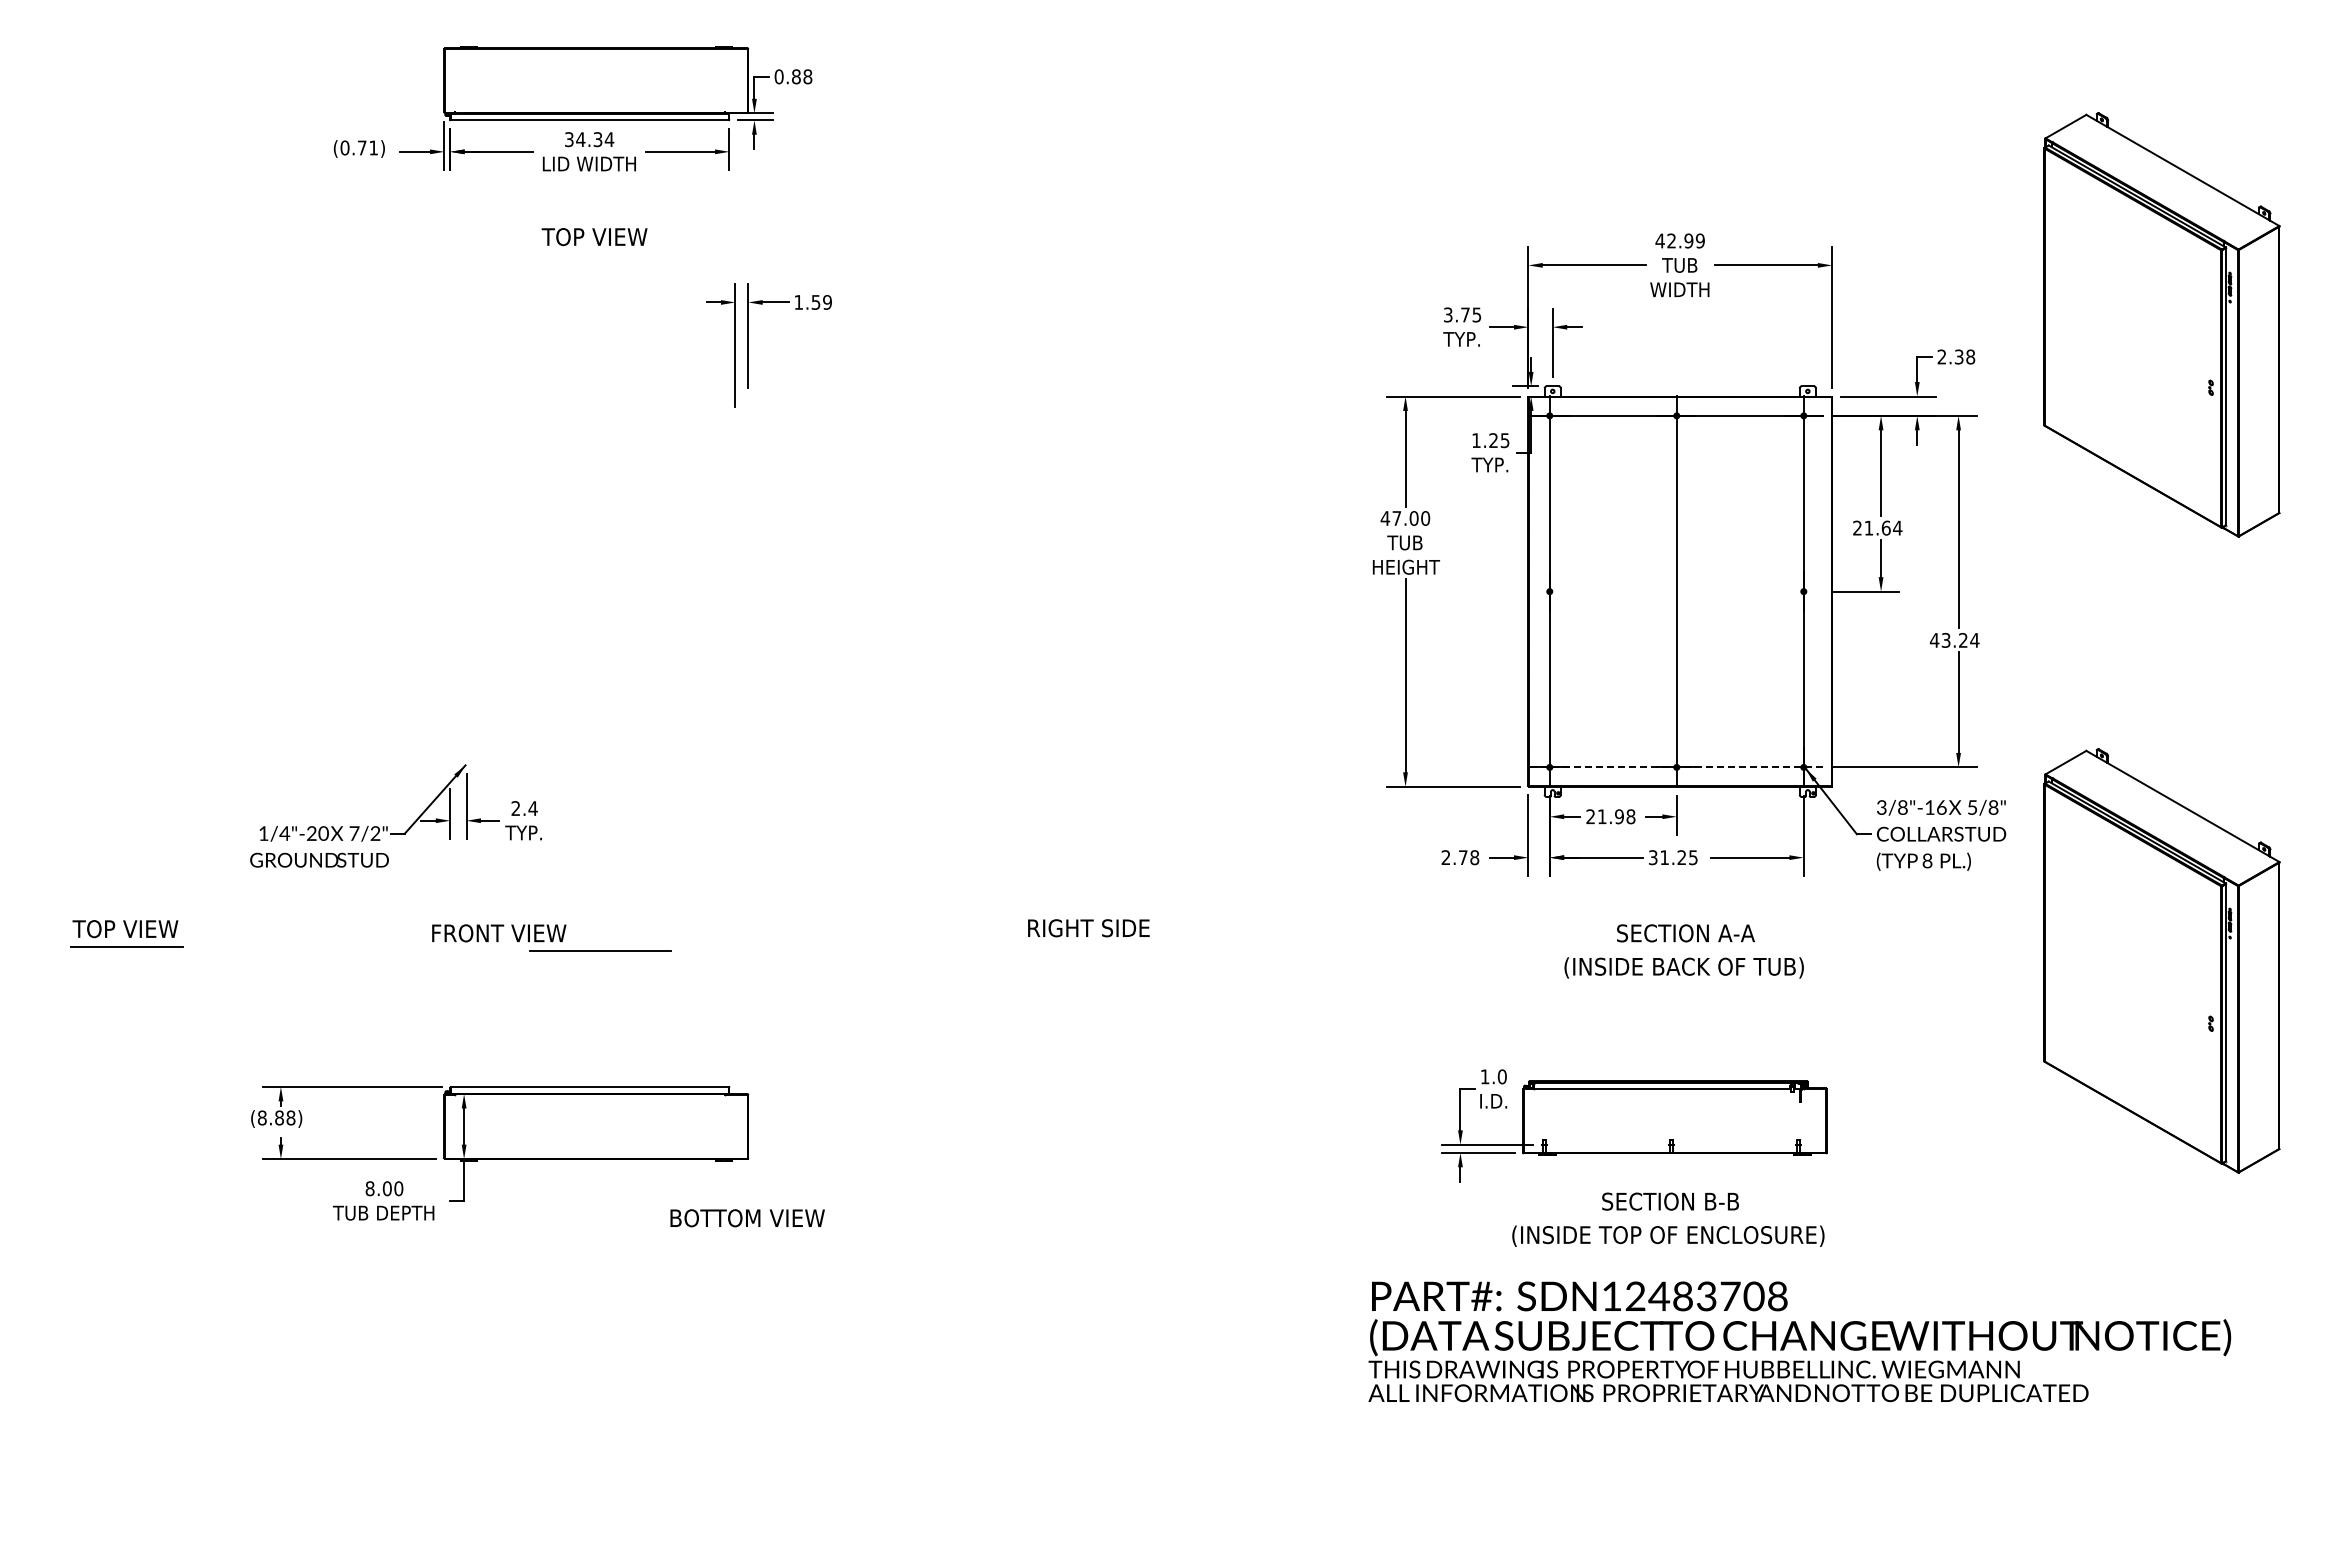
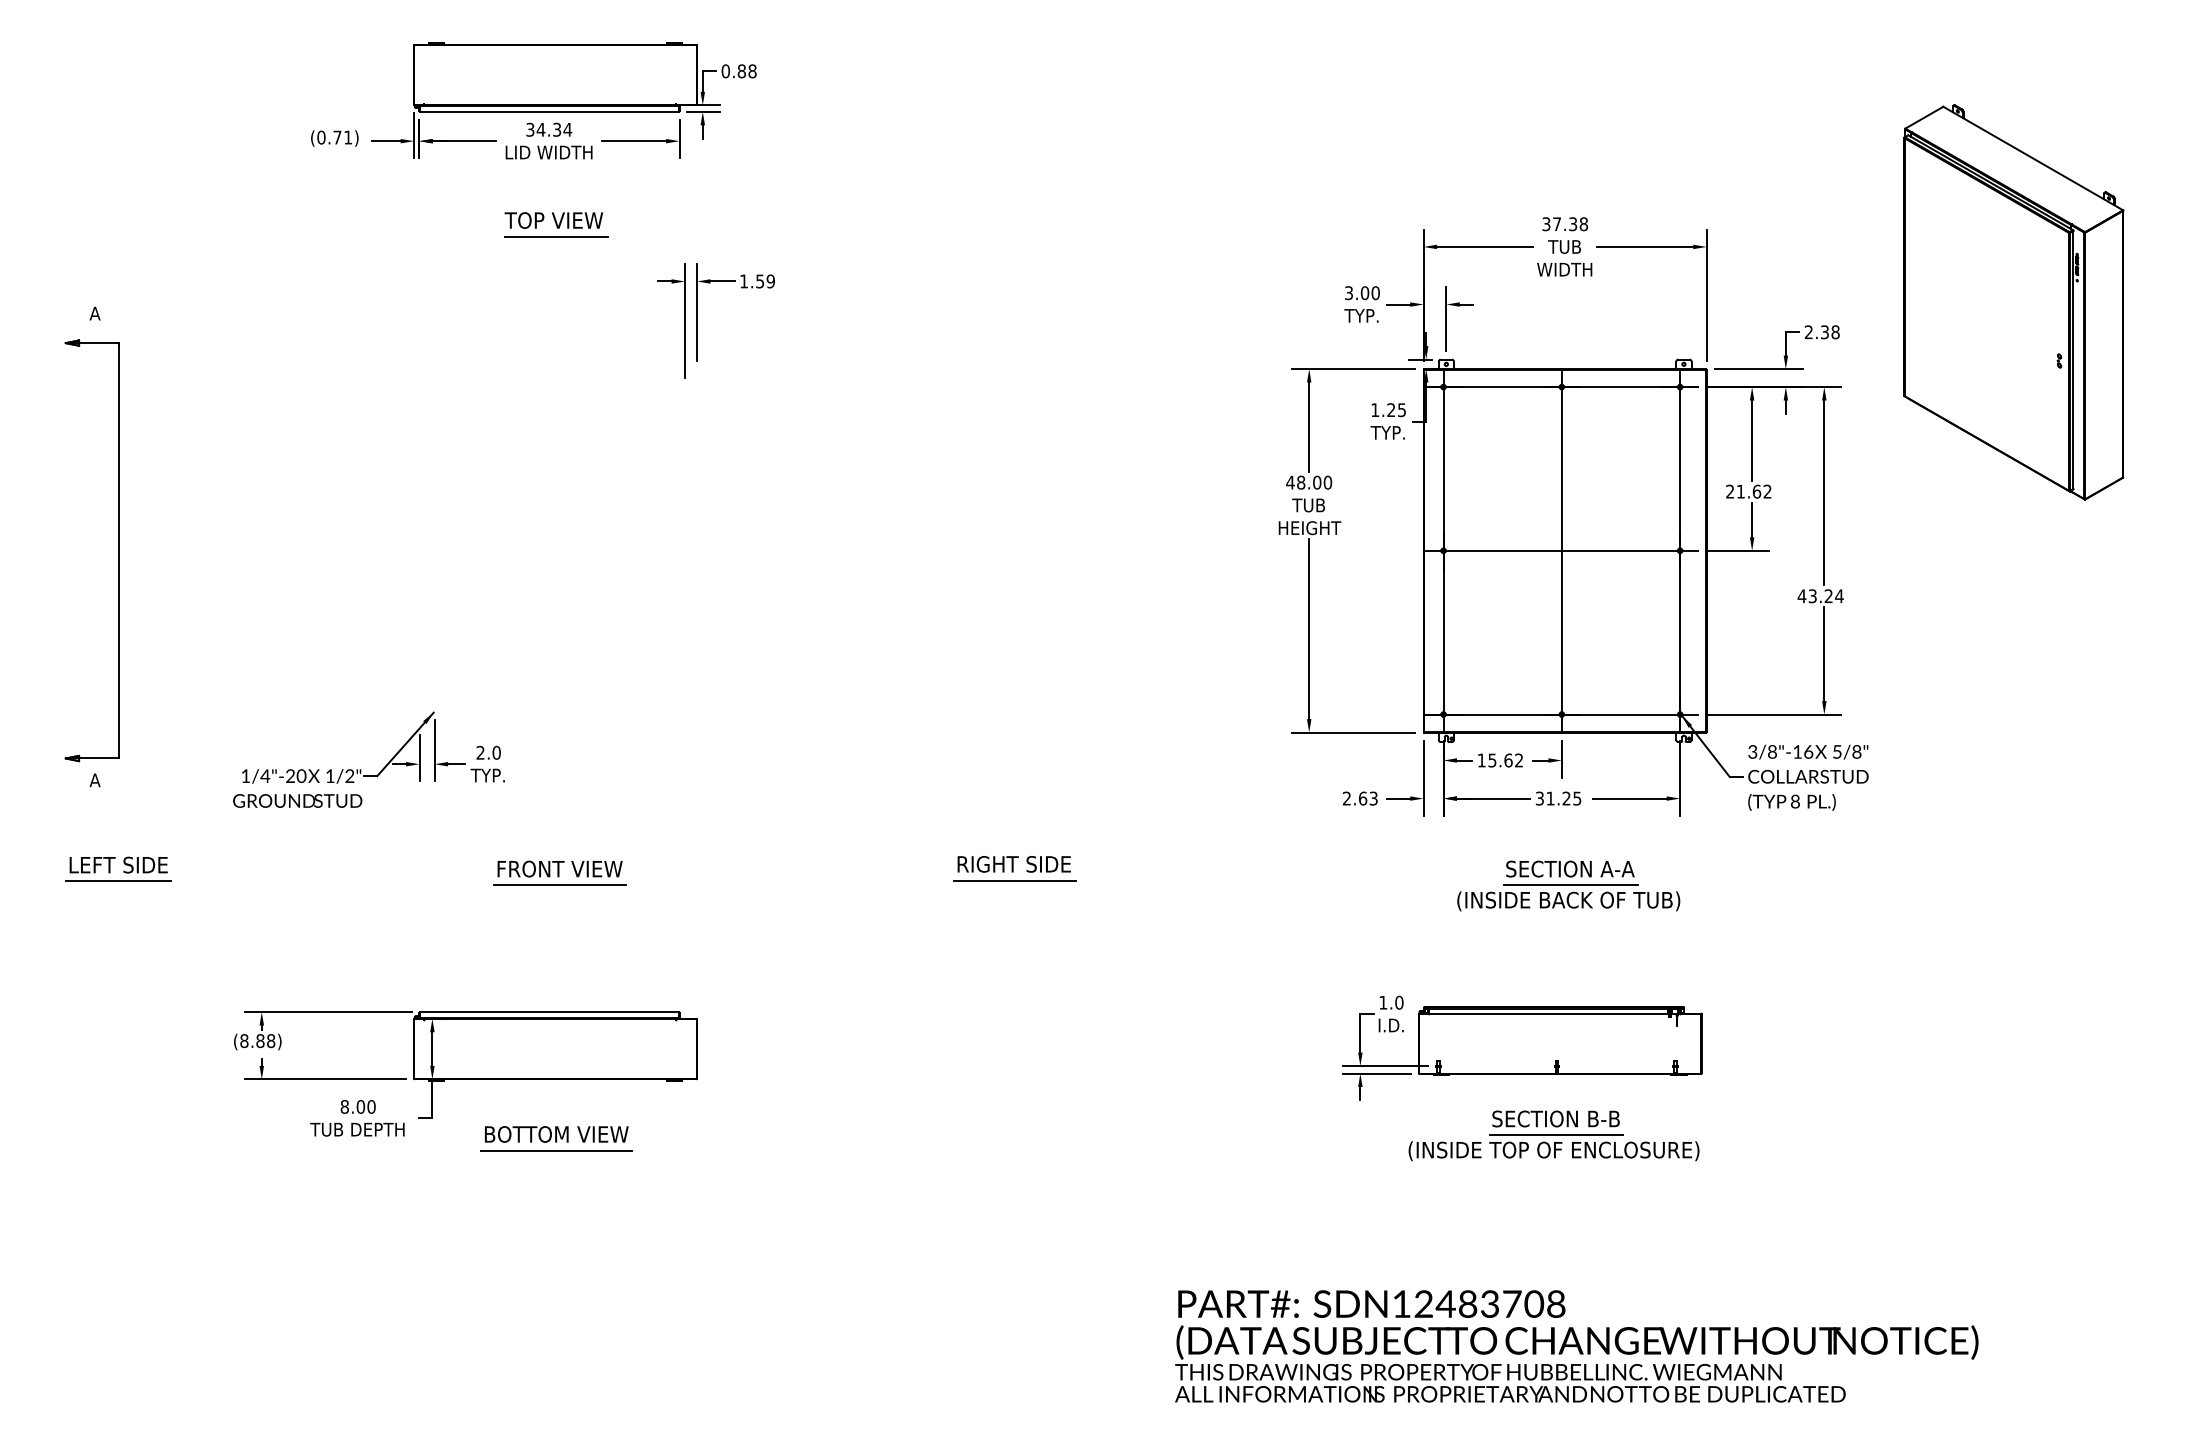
text: (1679, 240) -> (1564, 223), 42.99 -> 37.38
line: (596, 254) -> (555, 236), added
text: (1471, 314) -> (1370, 292), 3.75 -> 3.00
text: (1396, 518) -> (1300, 482), 47.00 -> 48.00
text: (1897, 527) -> (1767, 491), 21.64 -> 21.62
part: (127, 587) -> (118, 546), added
line: (1676, 591) -> (1561, 550), added
line: (1676, 767) -> (1561, 714), dashed -> solid
text: (532, 808) -> (496, 752), 2.4 -> 2.0
text: (1610, 816) -> (1500, 760), 21.98 -> 15.62
text: (354, 833) -> (330, 776), 7/2" -> 1/2"
text: (1468, 857) -> (1367, 798), 2.78 -> 2.63
text: (125, 929) -> (116, 865), TOP VIEW -> LEFT SIDE
text: (499, 933) -> (560, 869), moved
line: (1089, 945) -> (1014, 880), added
line: (1685, 950) -> (1569, 885), added
part: (2161, 960) -> (2013, 894), removed
text: (747, 1218) -> (556, 1134), moved
line: (1670, 1219) -> (1556, 1135), added
line: (597, 1235) -> (556, 1150), added
text: (1799, 1341) -> (1576, 1346), moved

